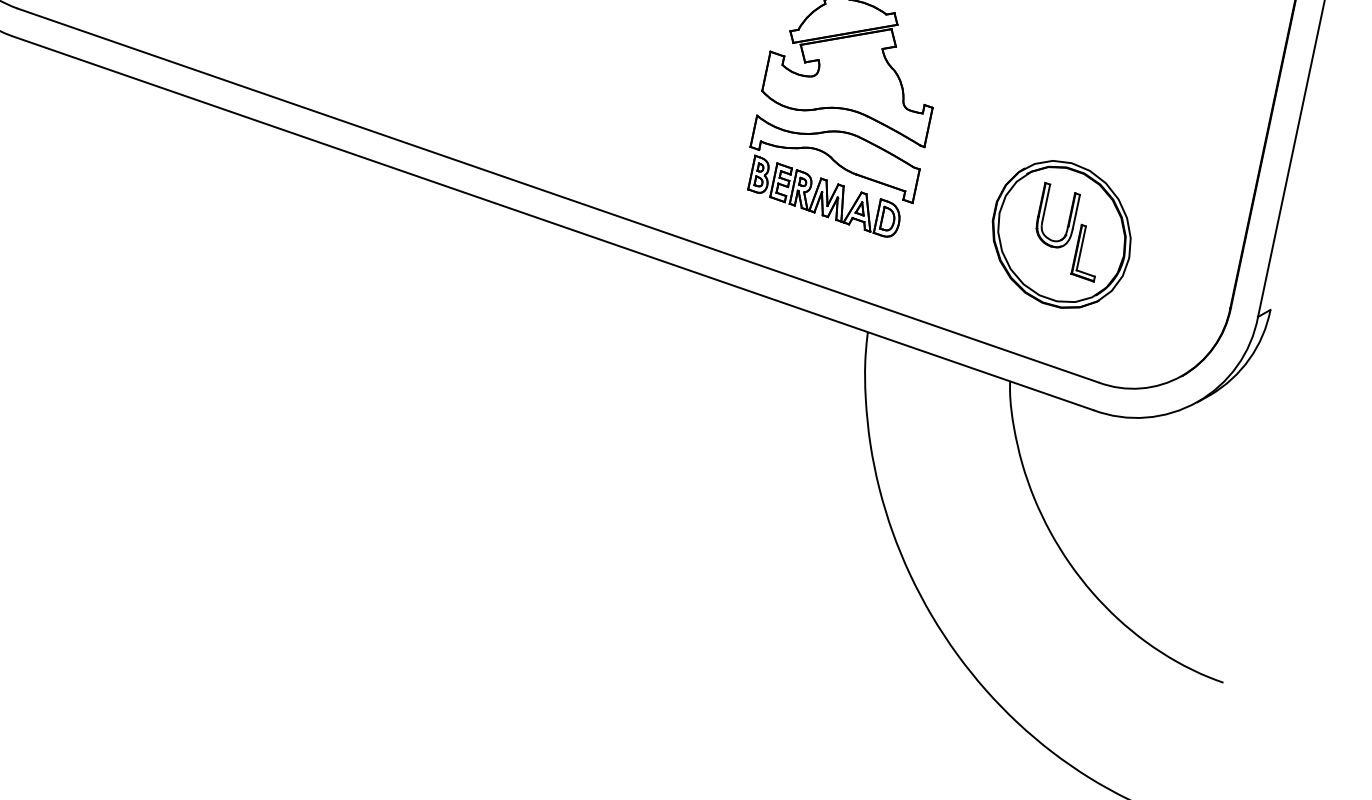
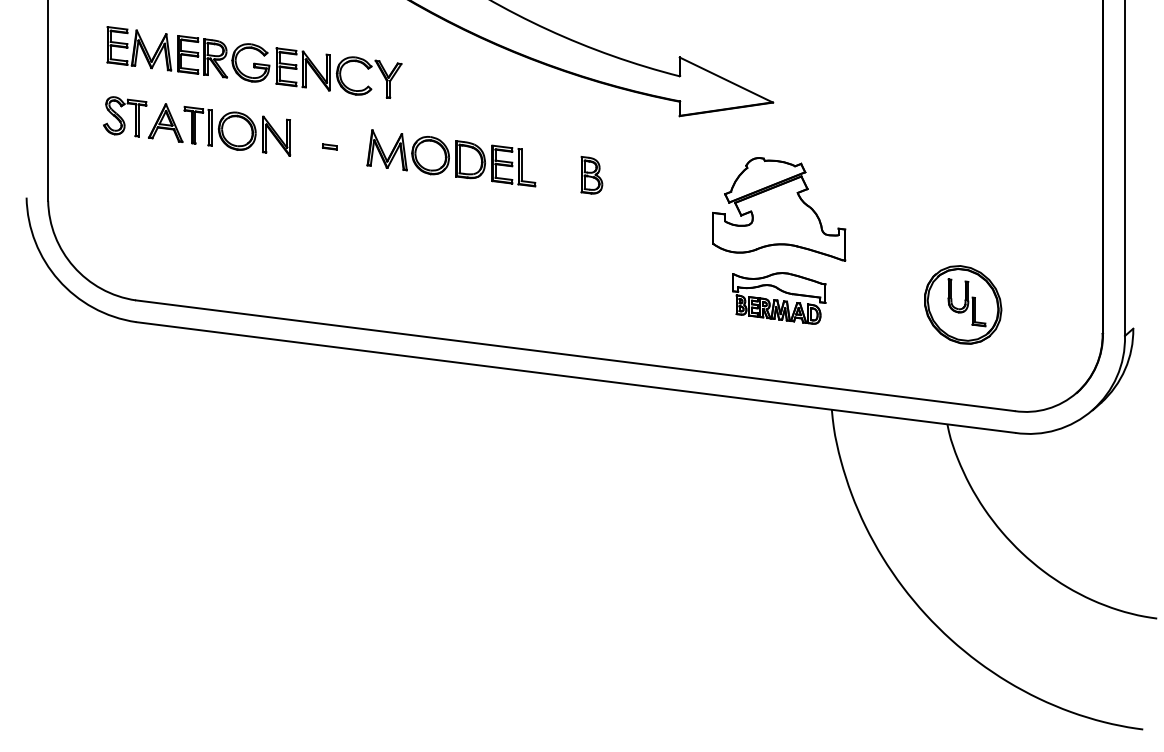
part: (831, 177) -> (779, 298), size x0.7
part: (1061, 233) -> (962, 304), size x0.7

